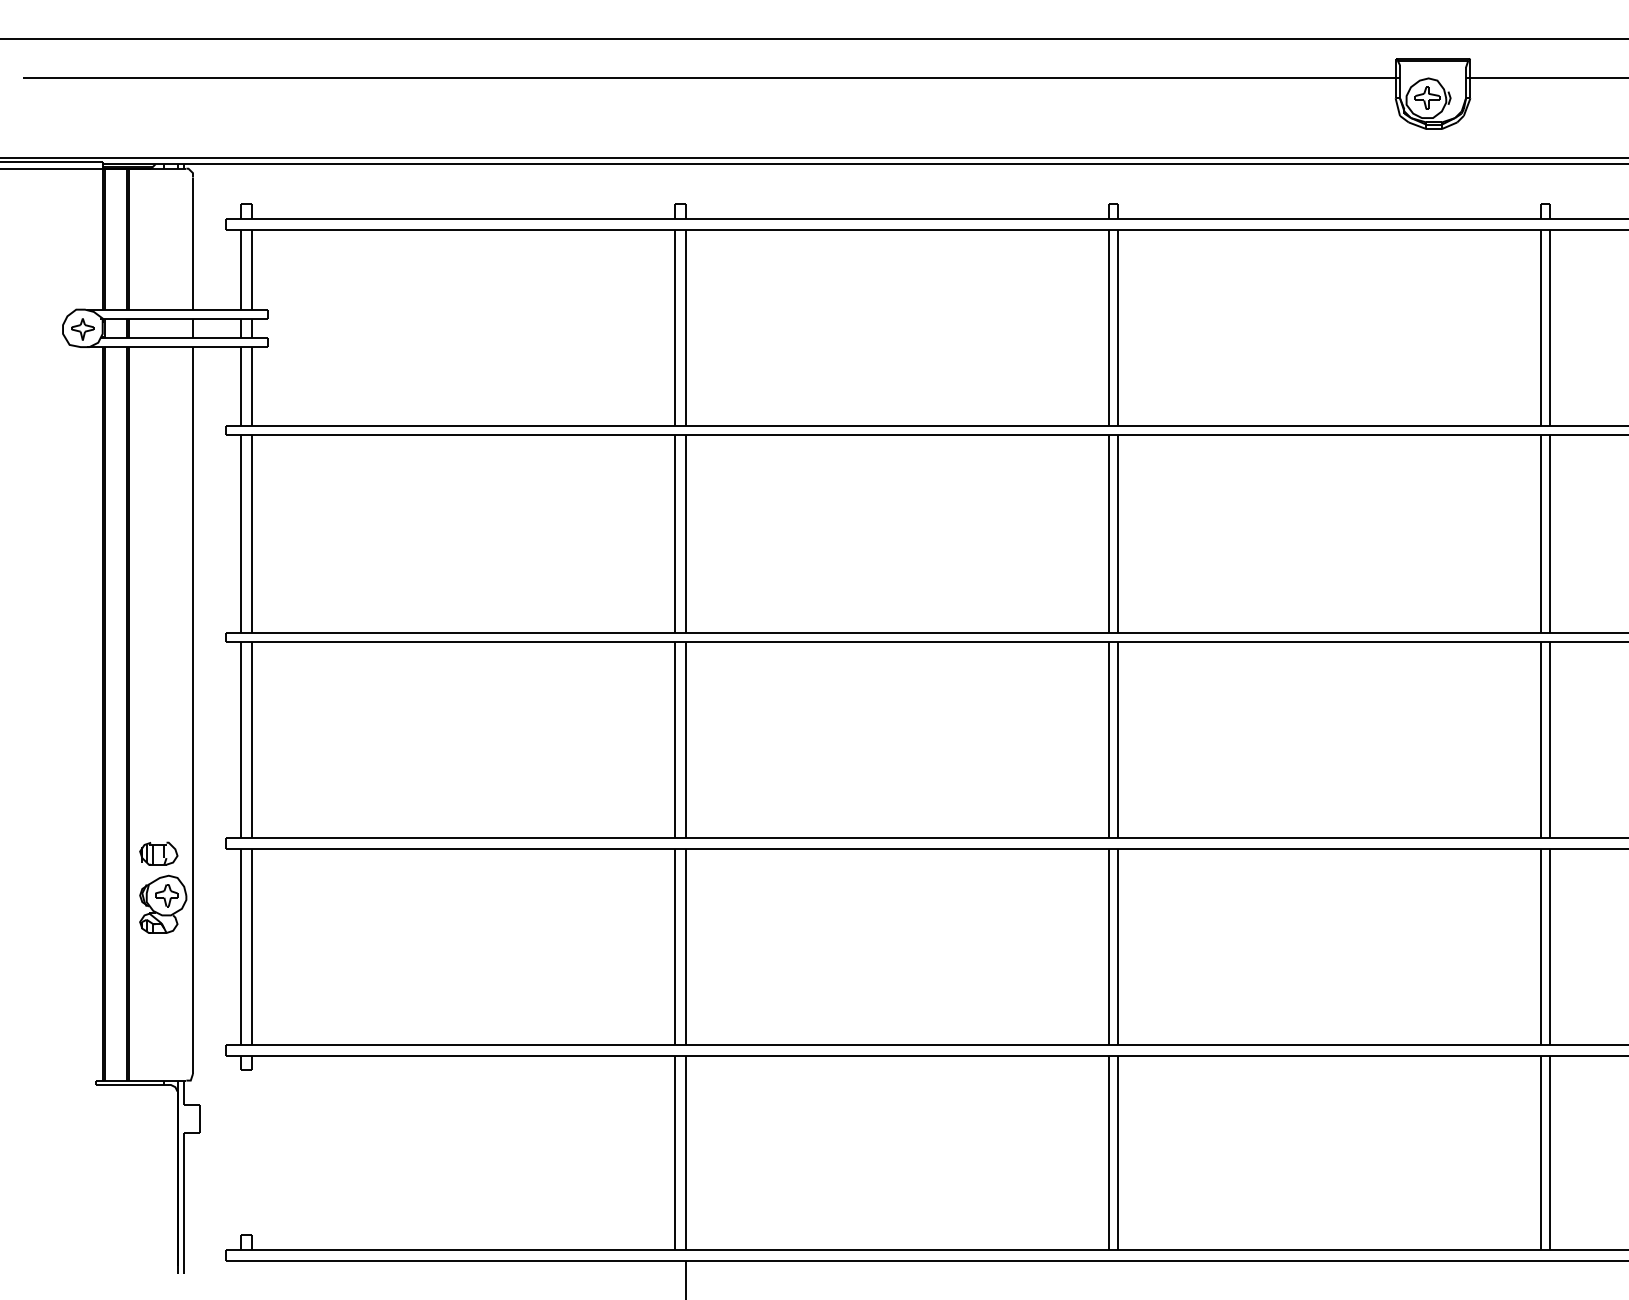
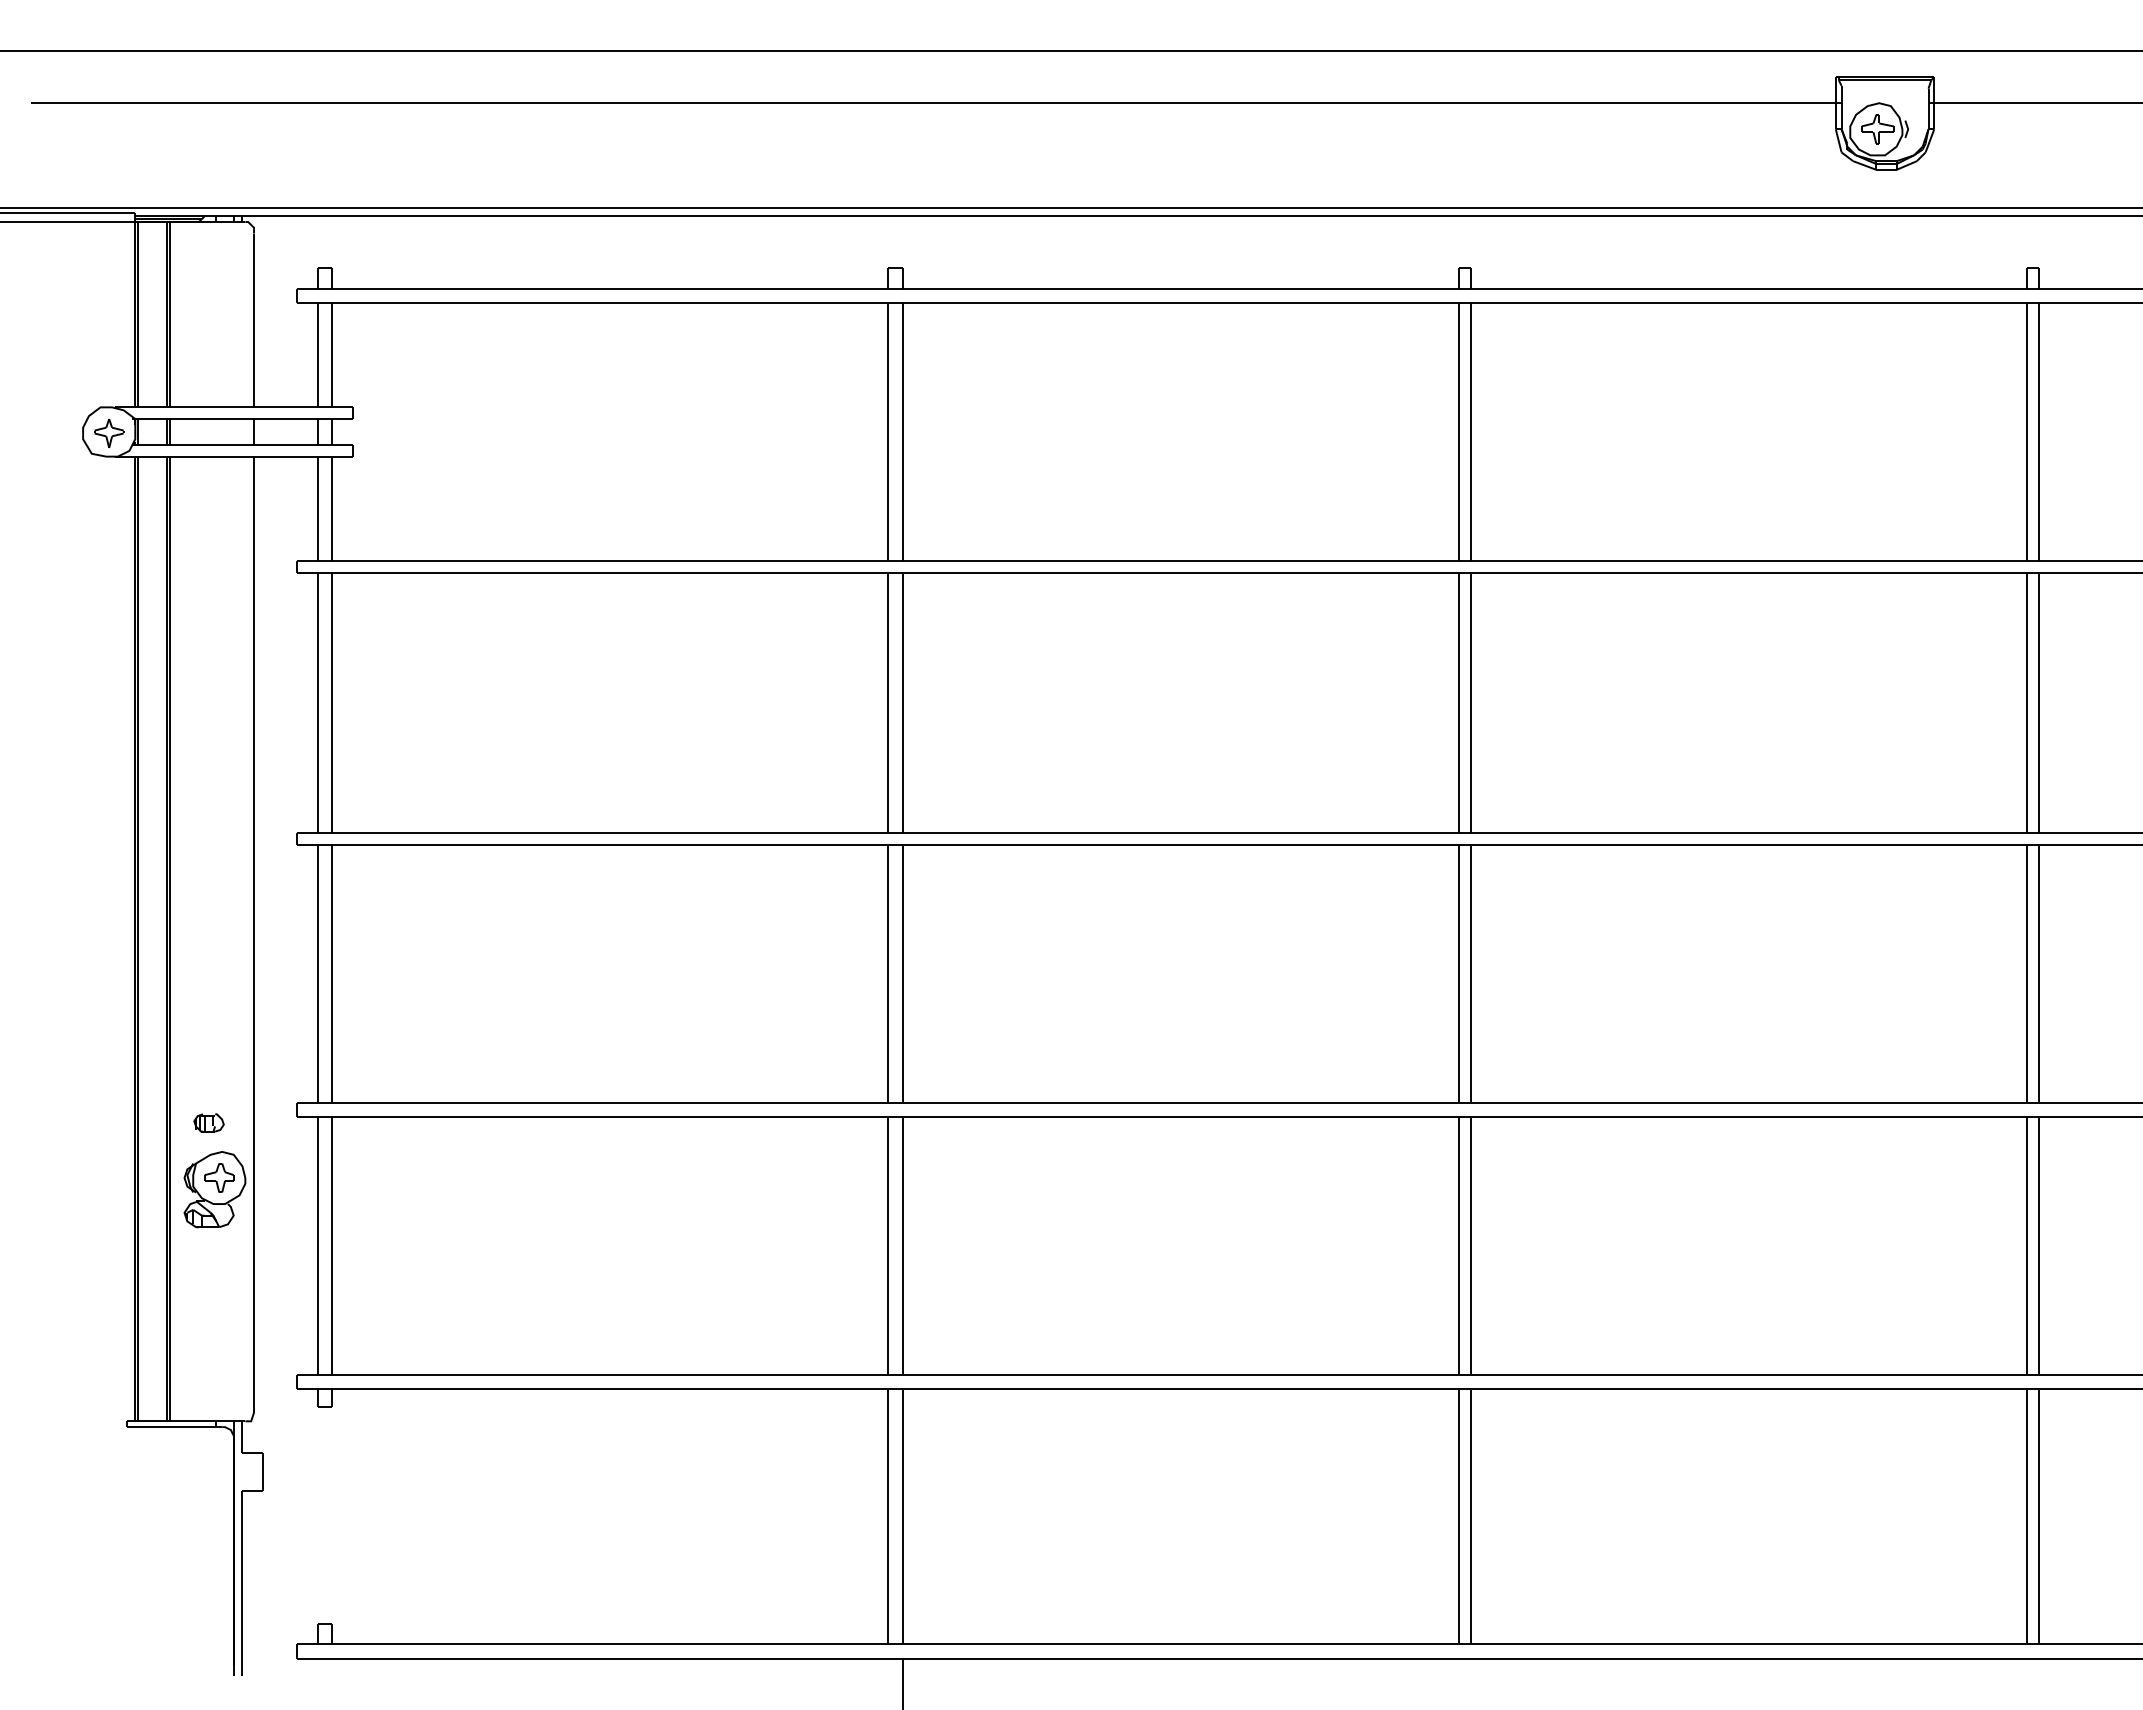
part: (158, 853) -> (208, 1122), size x0.6

